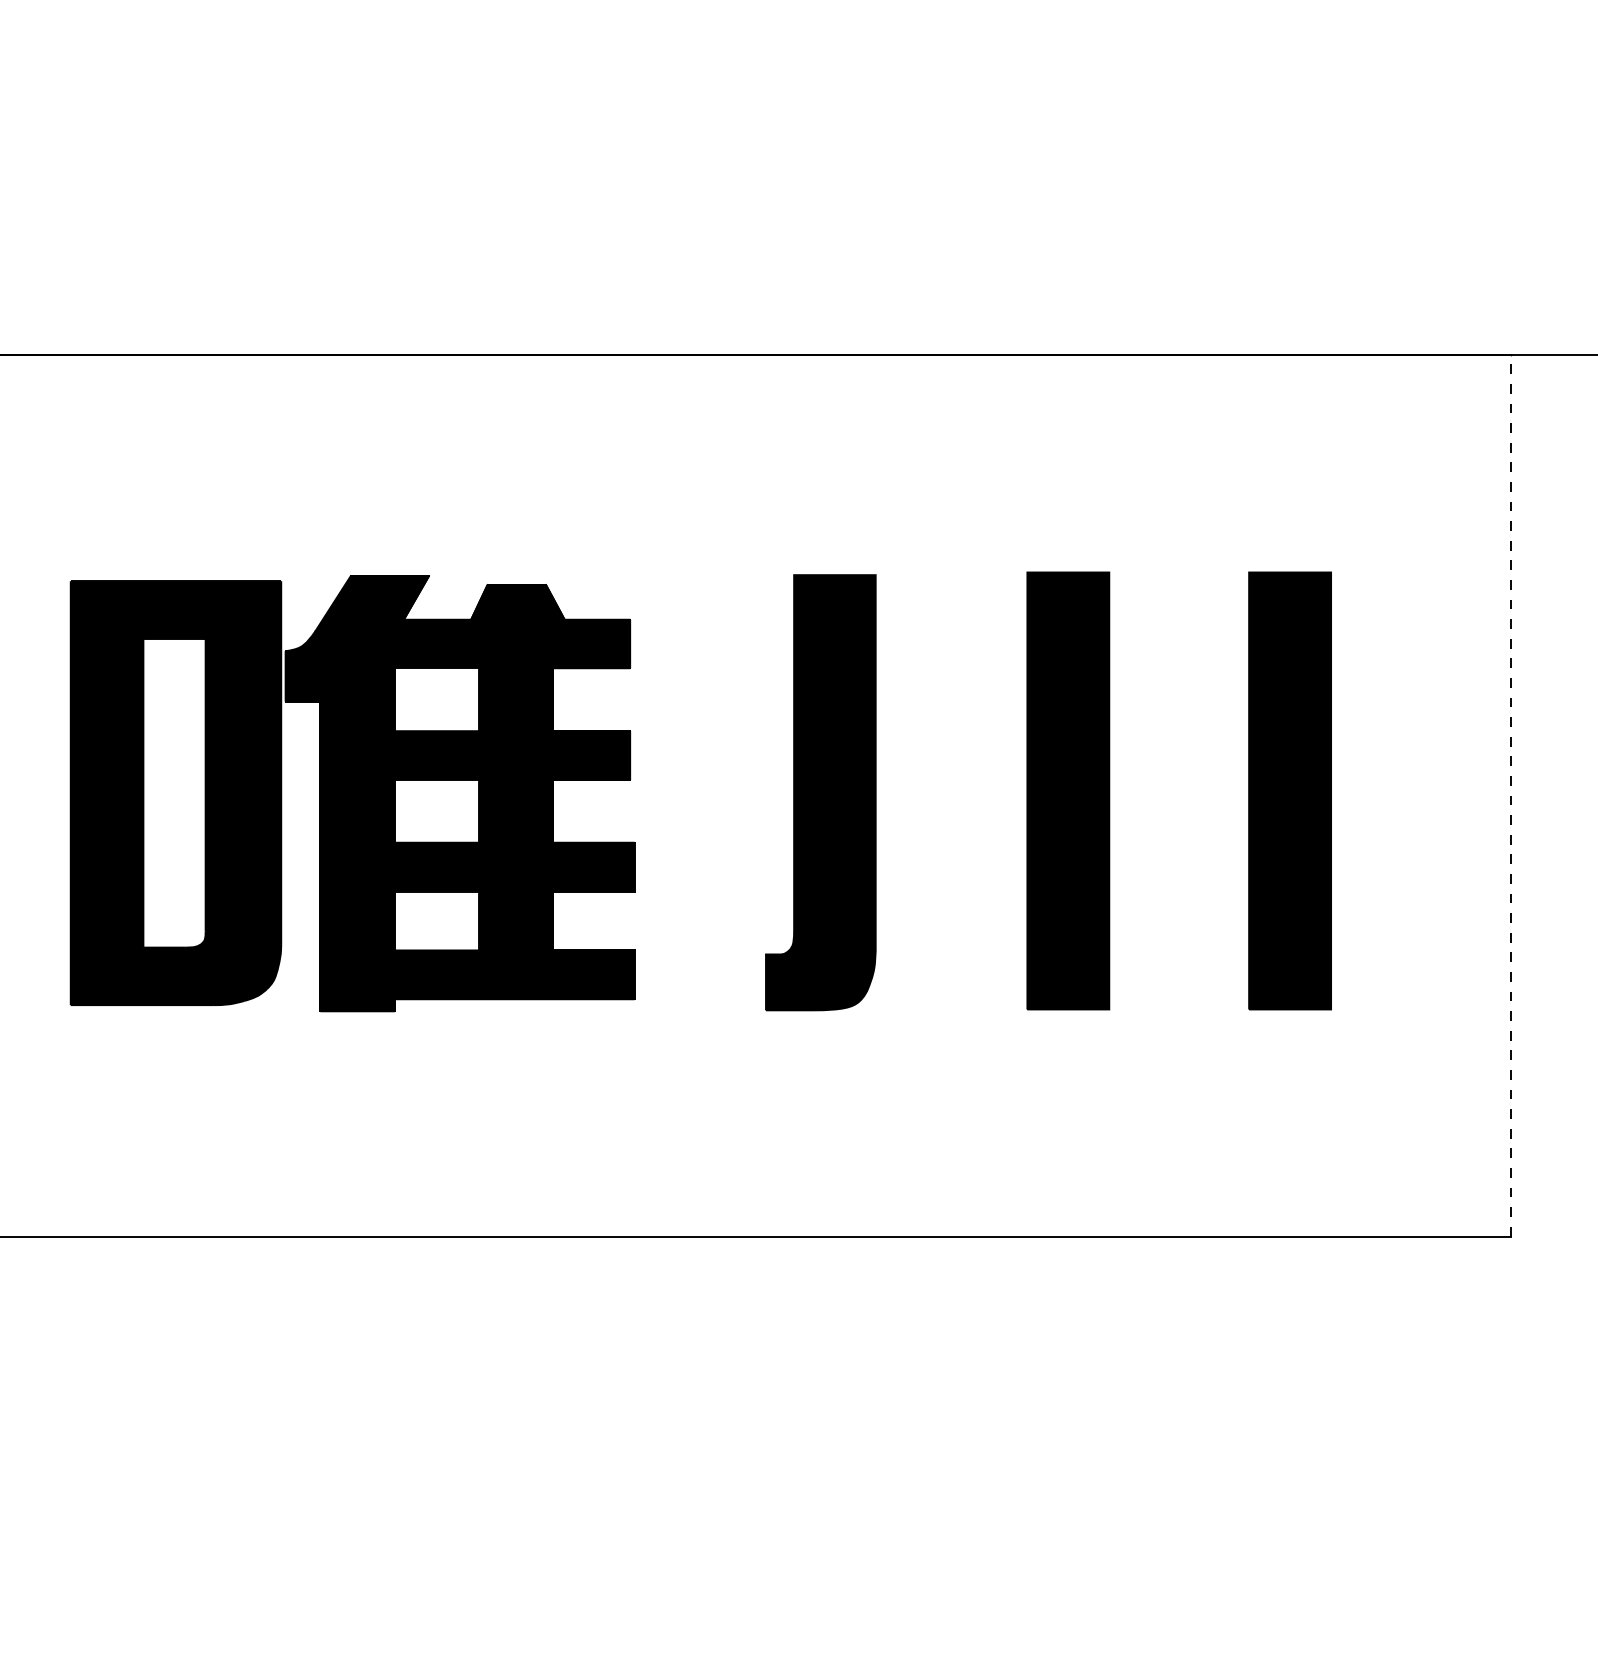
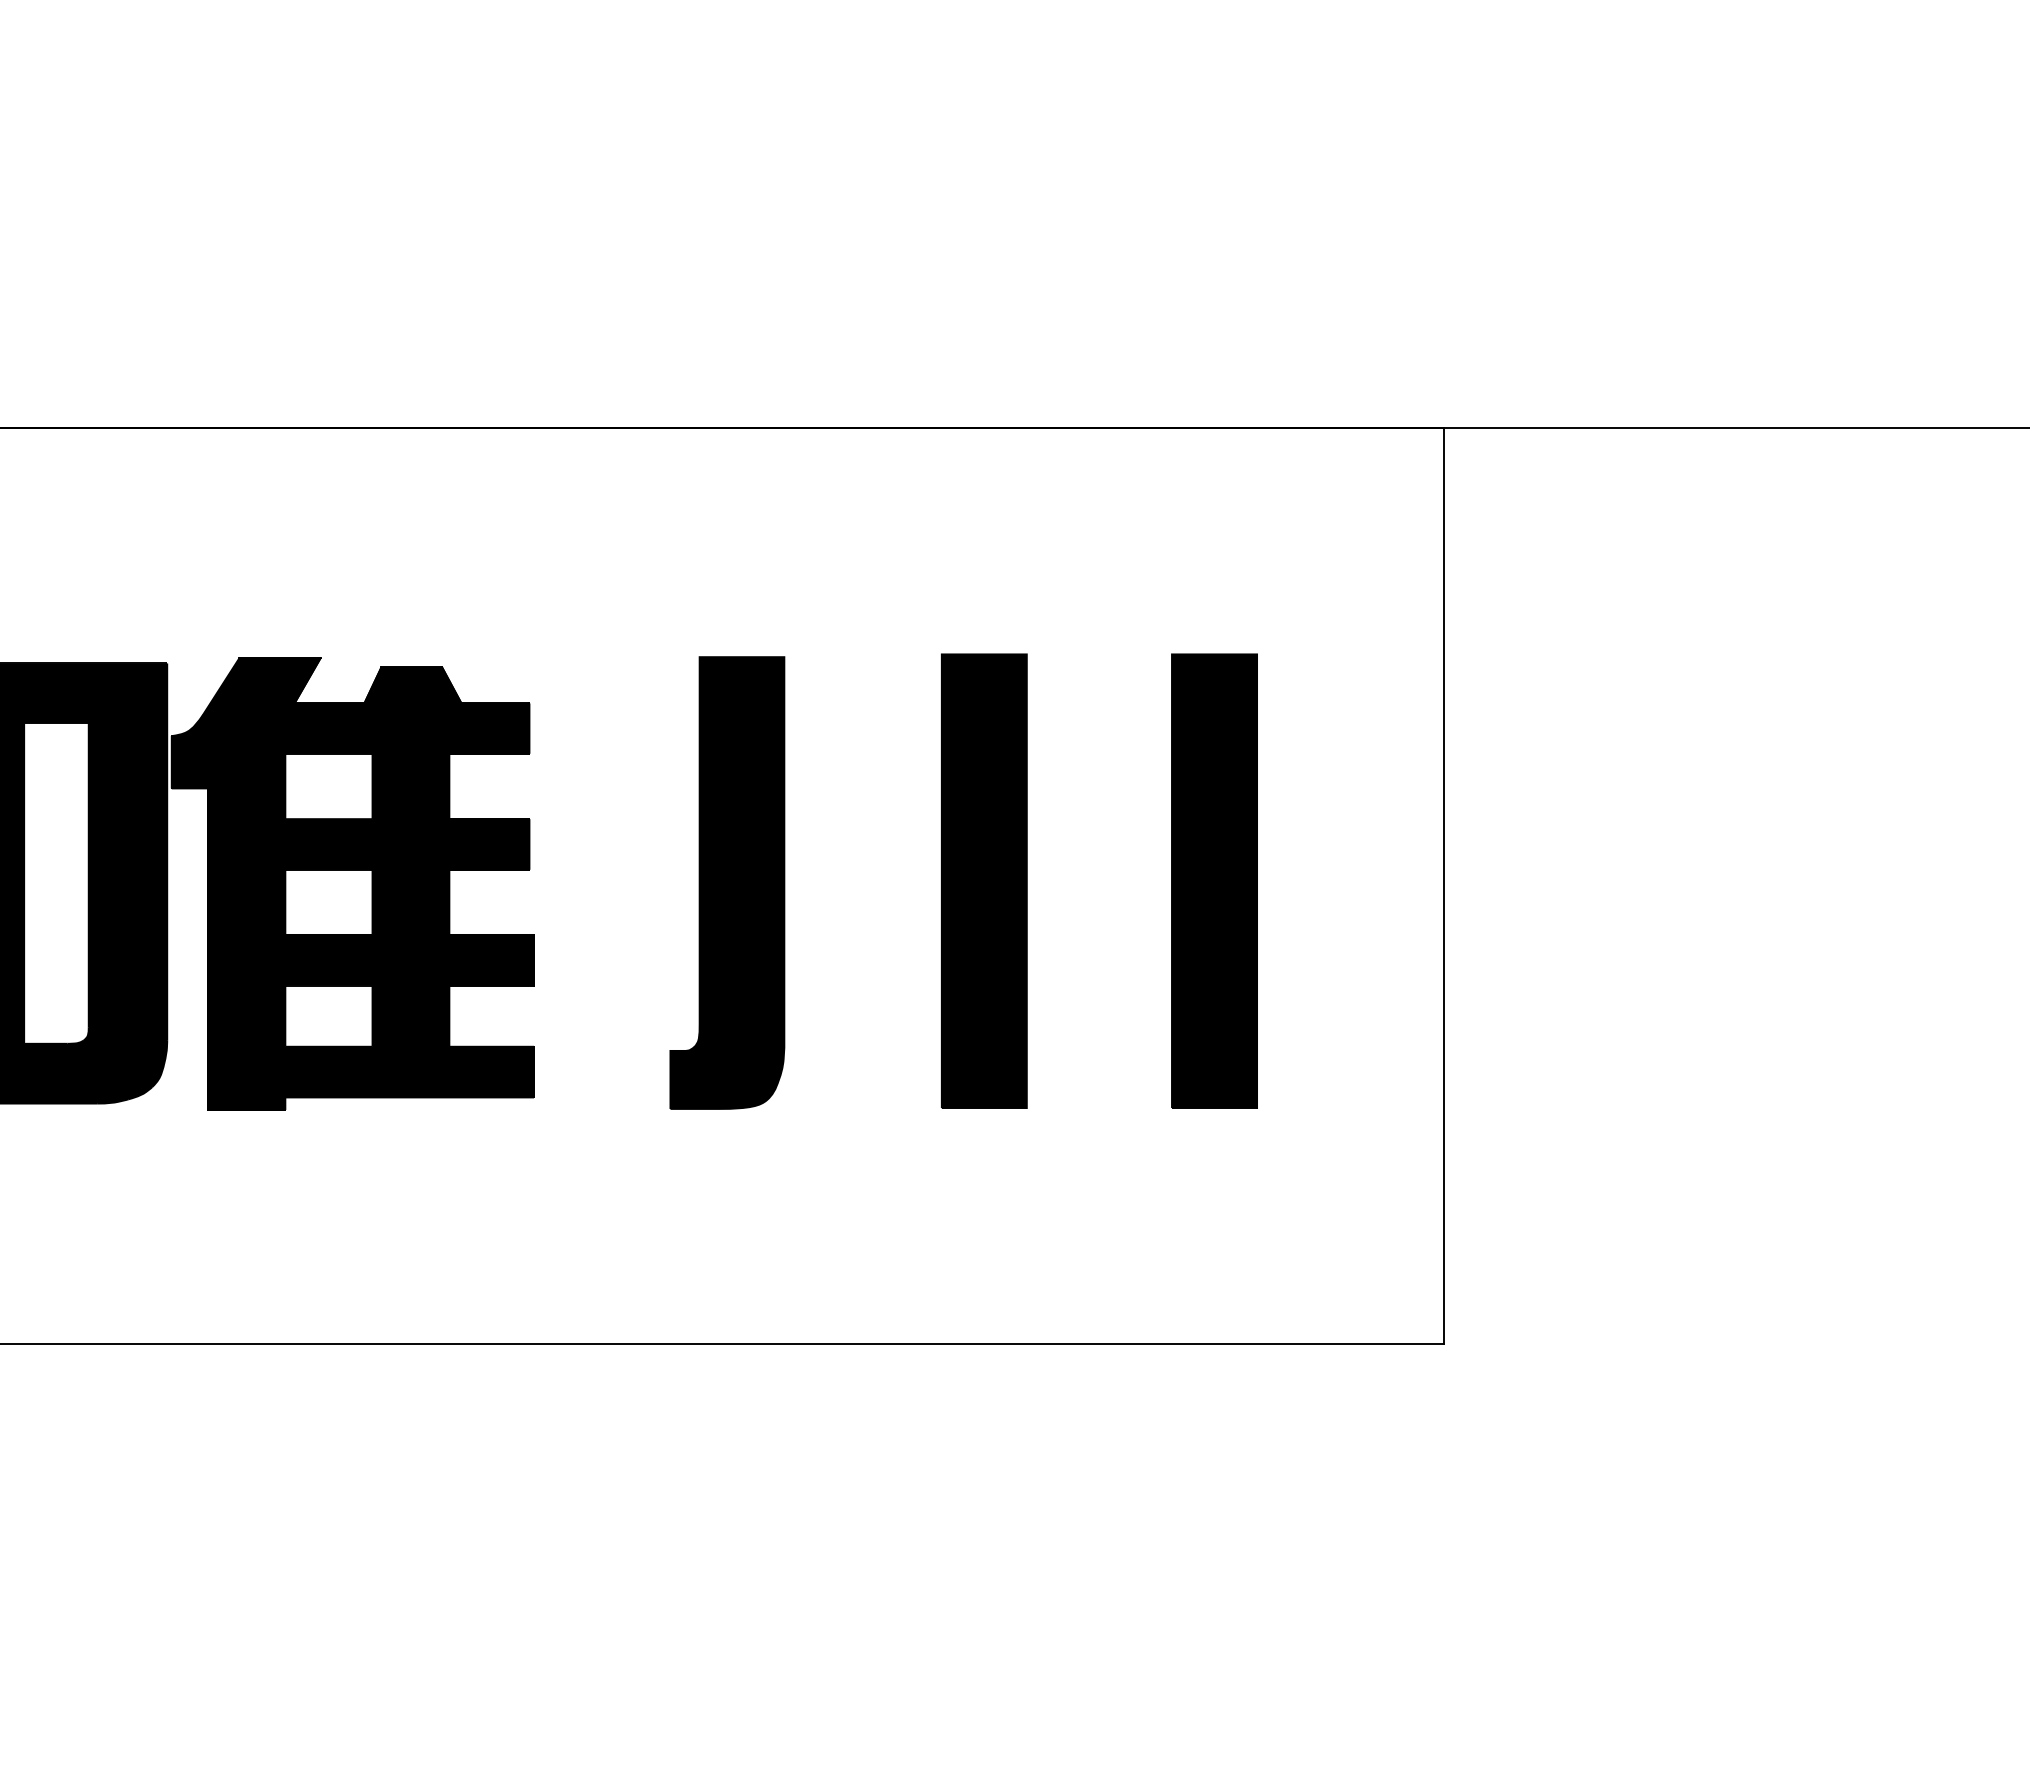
line: (1510, 796) -> (1443, 886), dashed -> solid

